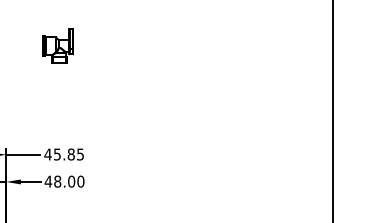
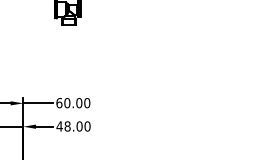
text: (64, 154) -> (73, 103), 45.85 -> 60.00

